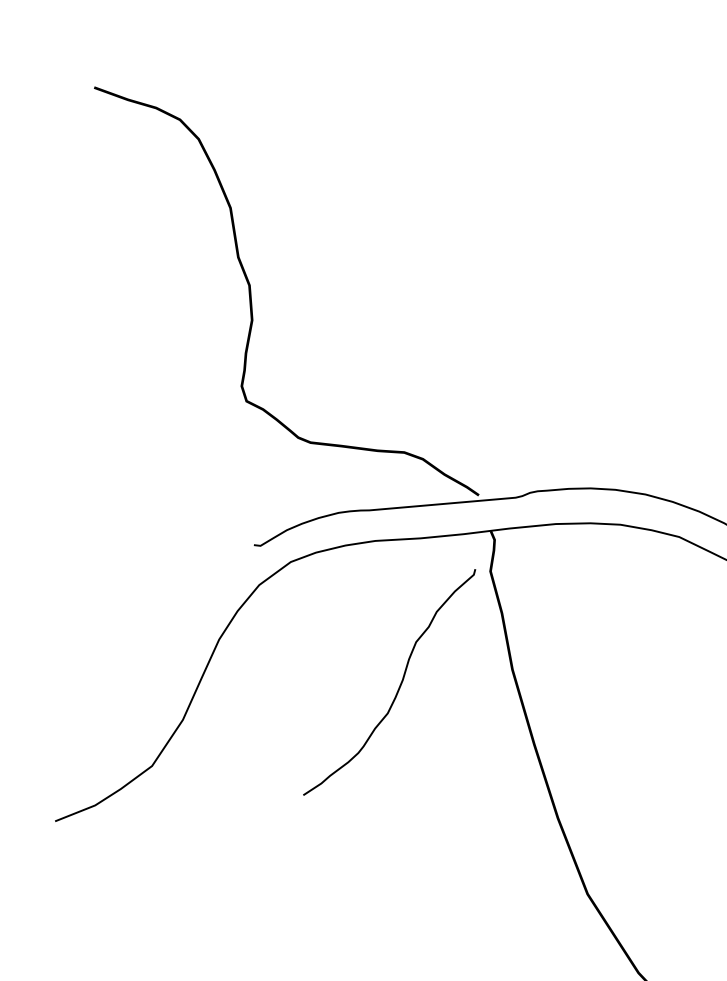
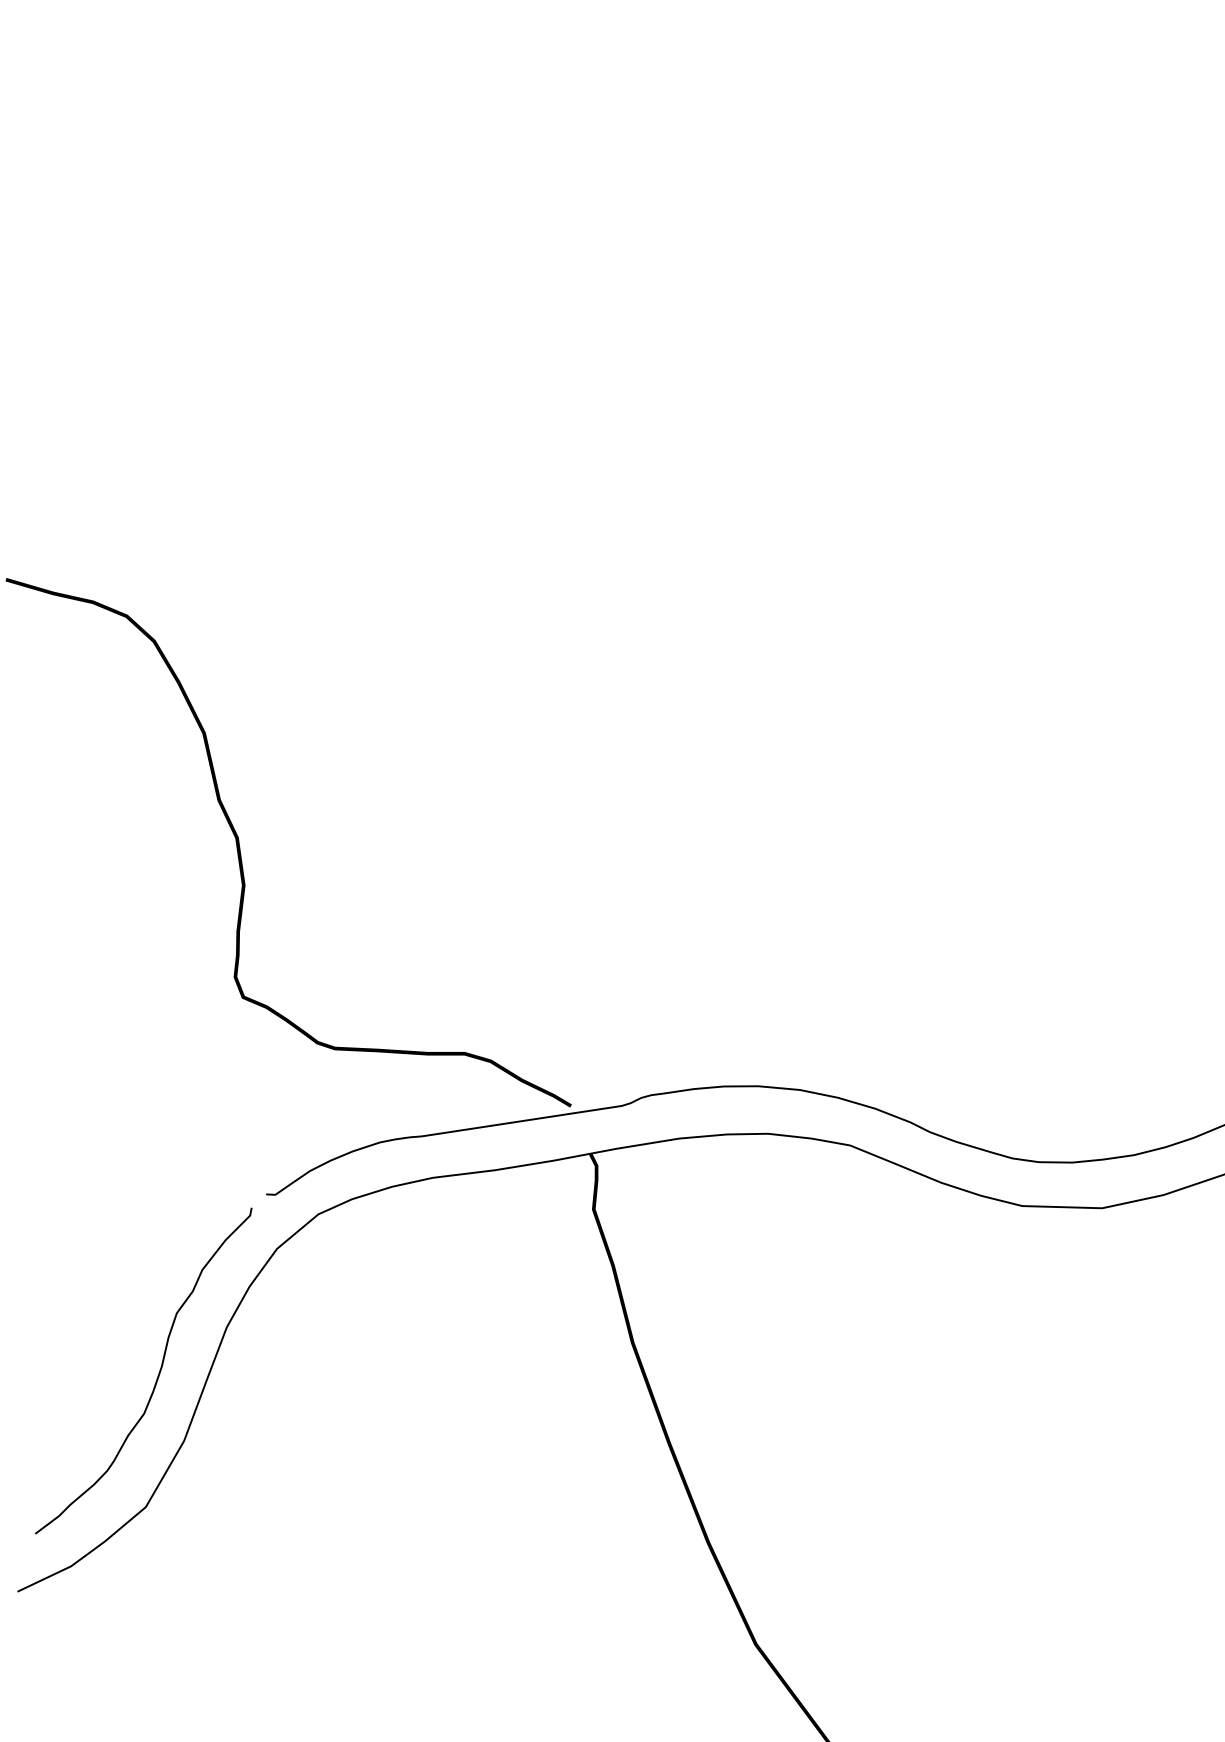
curve: (399, 686) -> (157, 1375), moved

